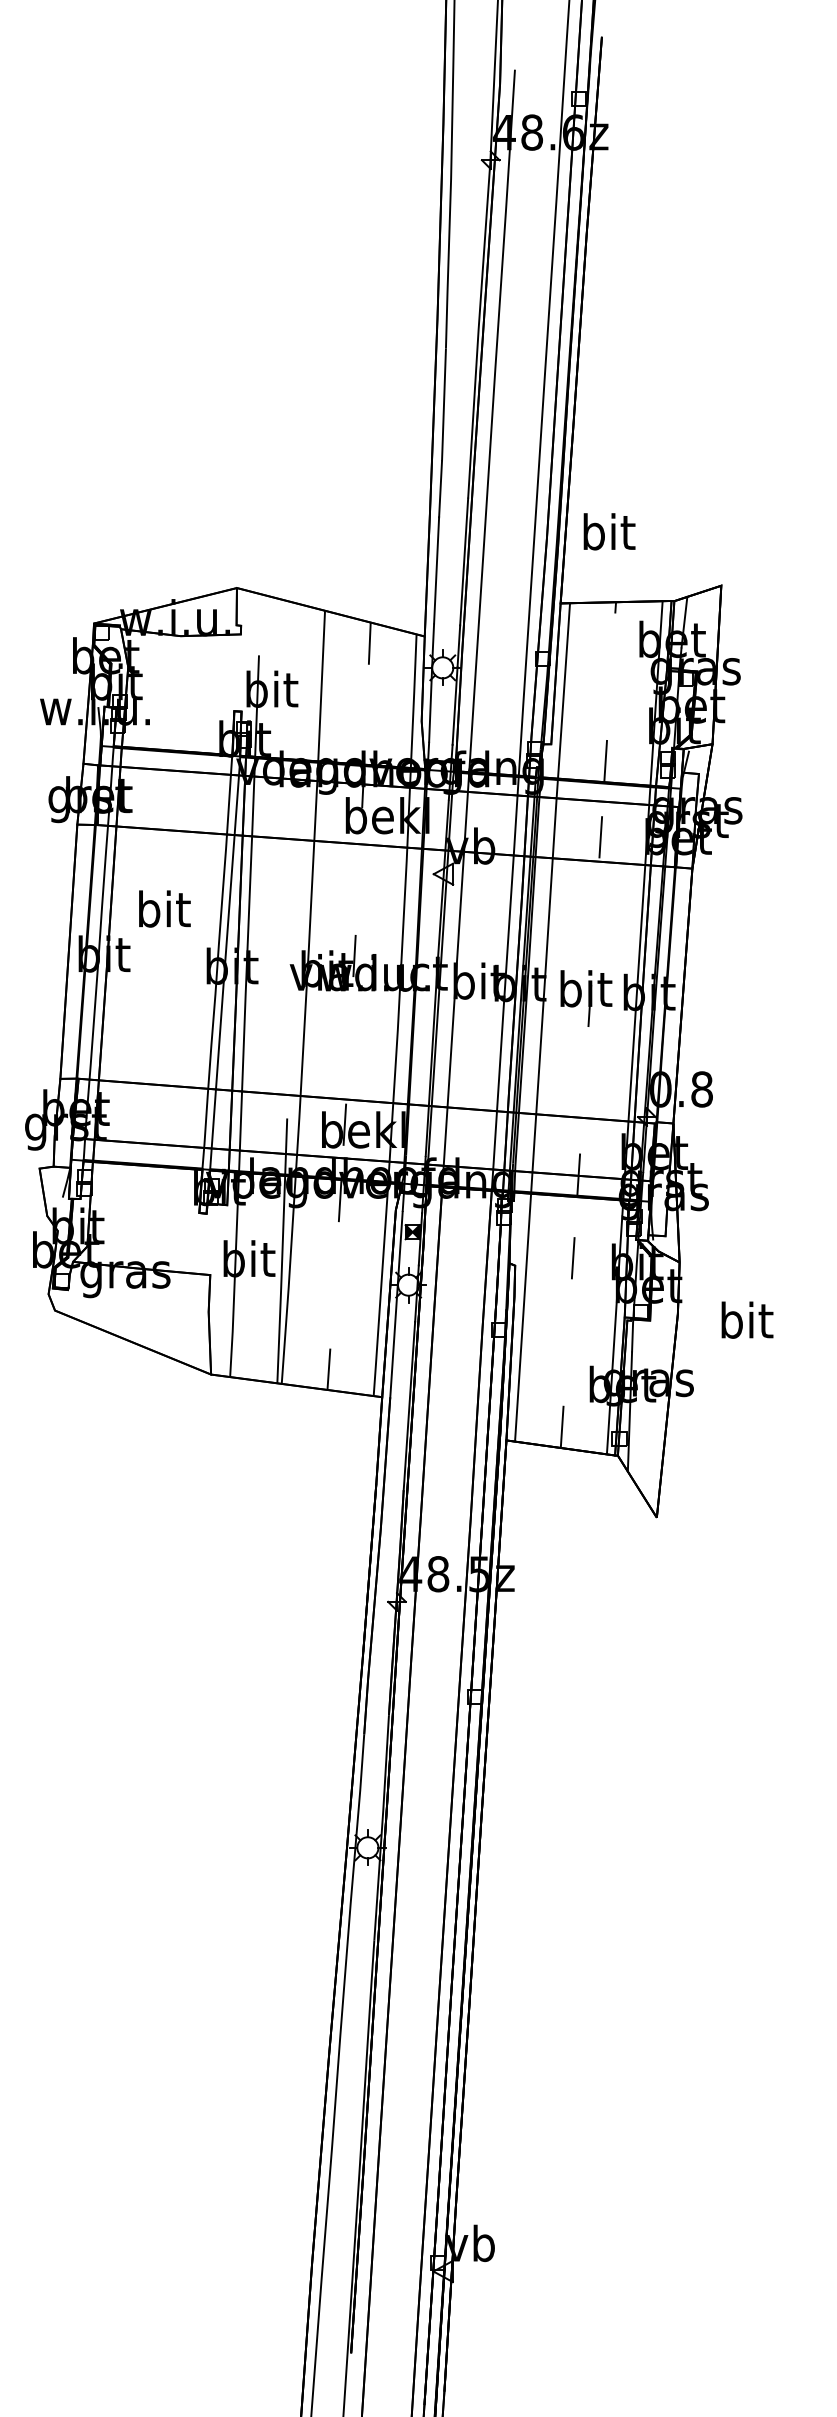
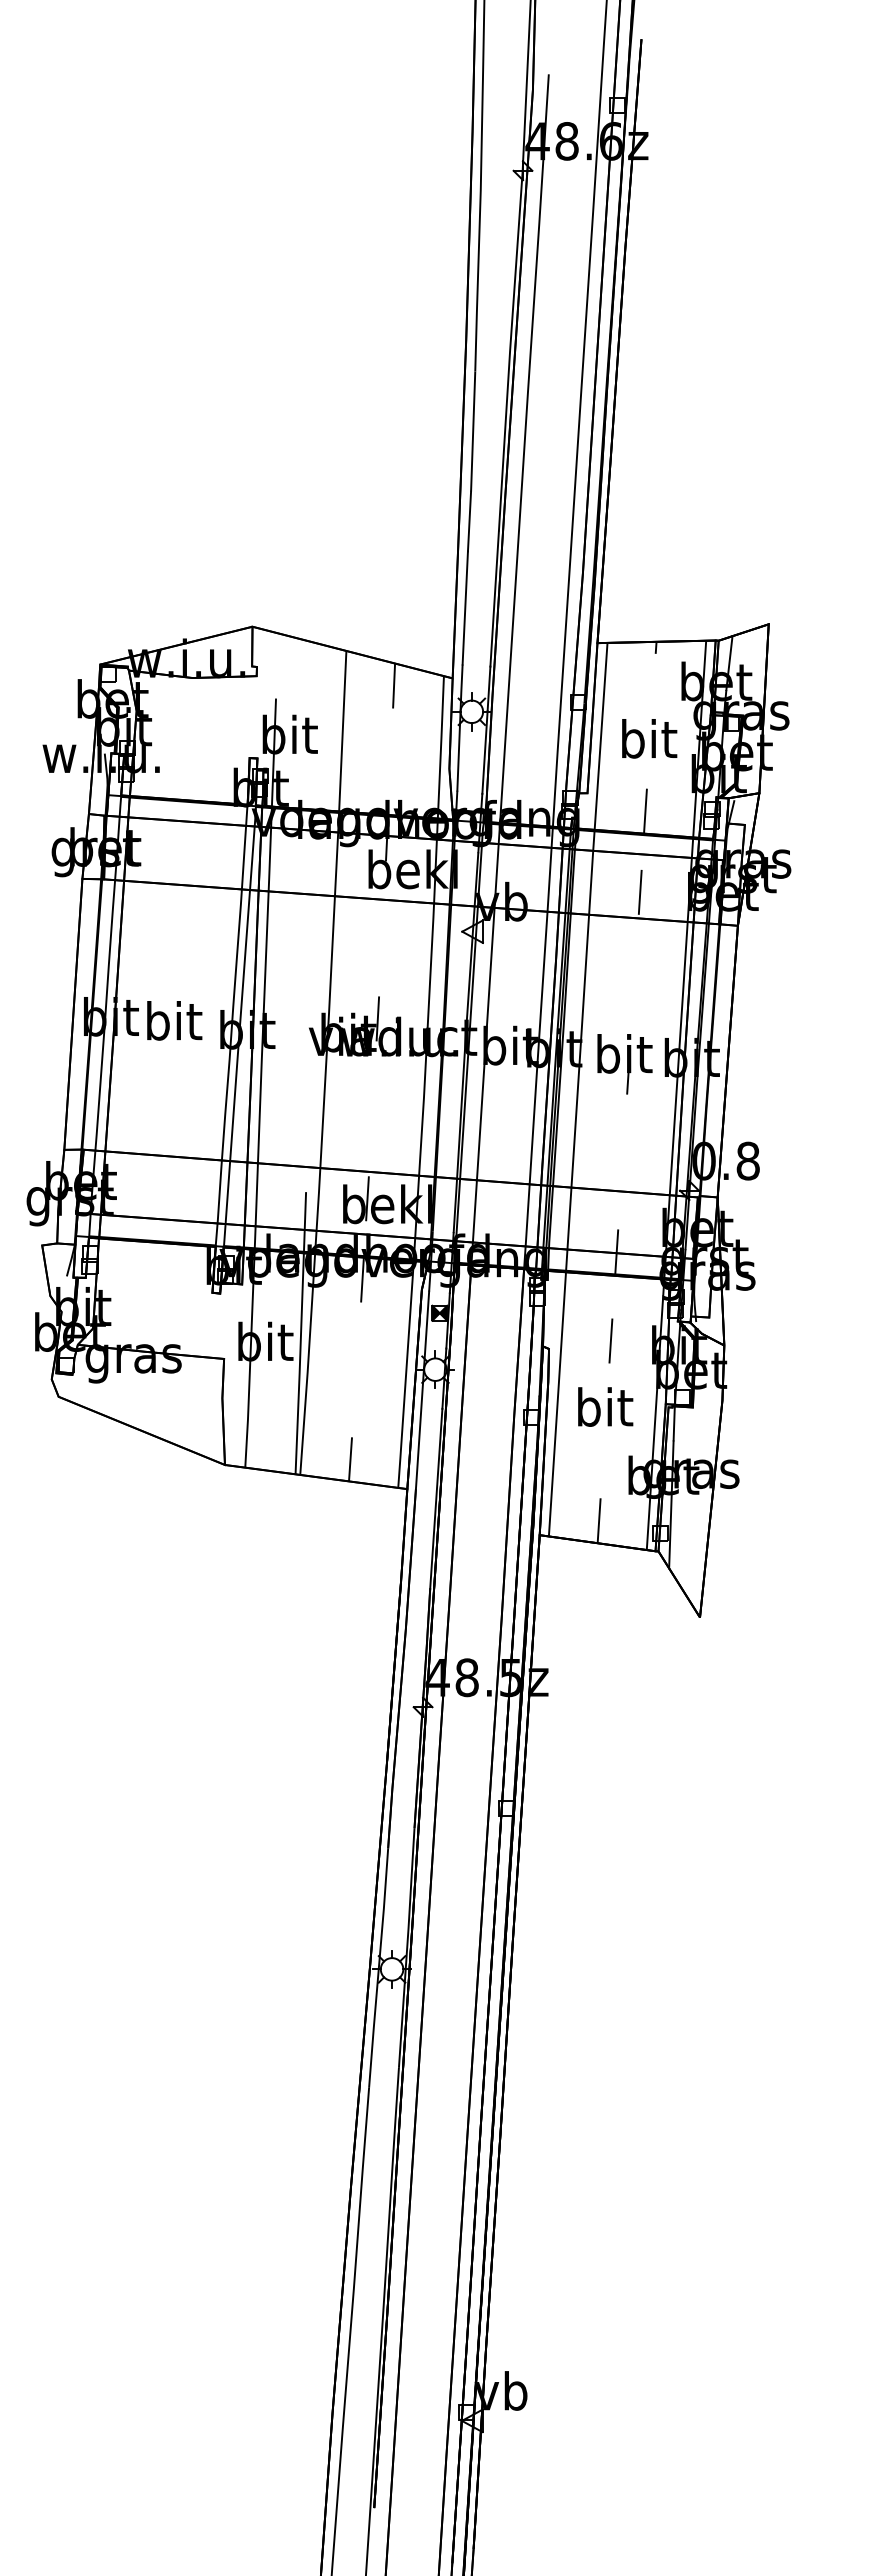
text: (609, 531) -> (649, 738), moved
text: (164, 908) -> (174, 1020), moved
text: (747, 1319) -> (605, 1406), moved

